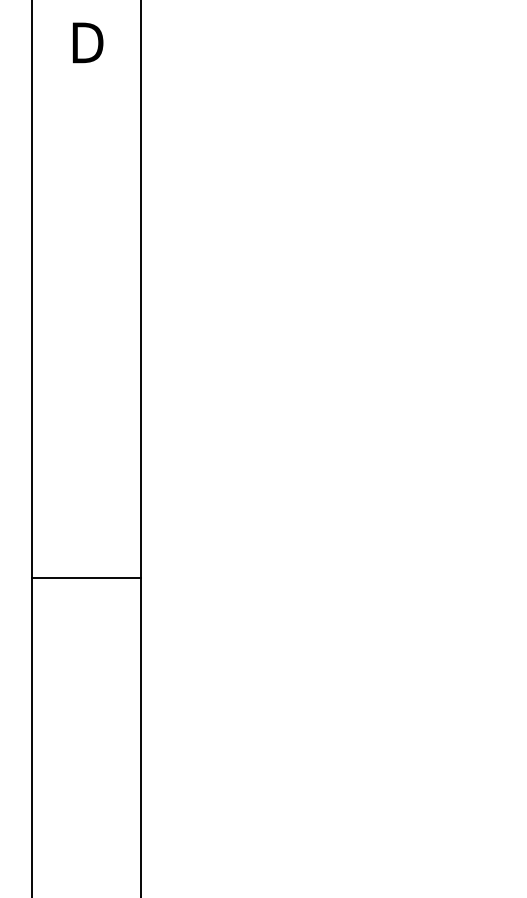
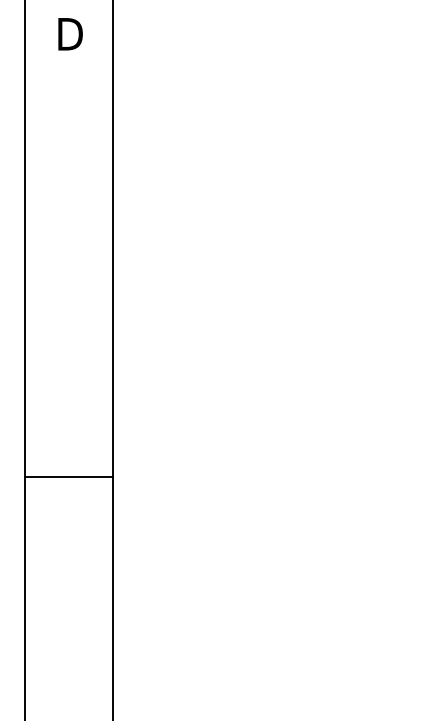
line: (85, 578) -> (68, 477), moved

